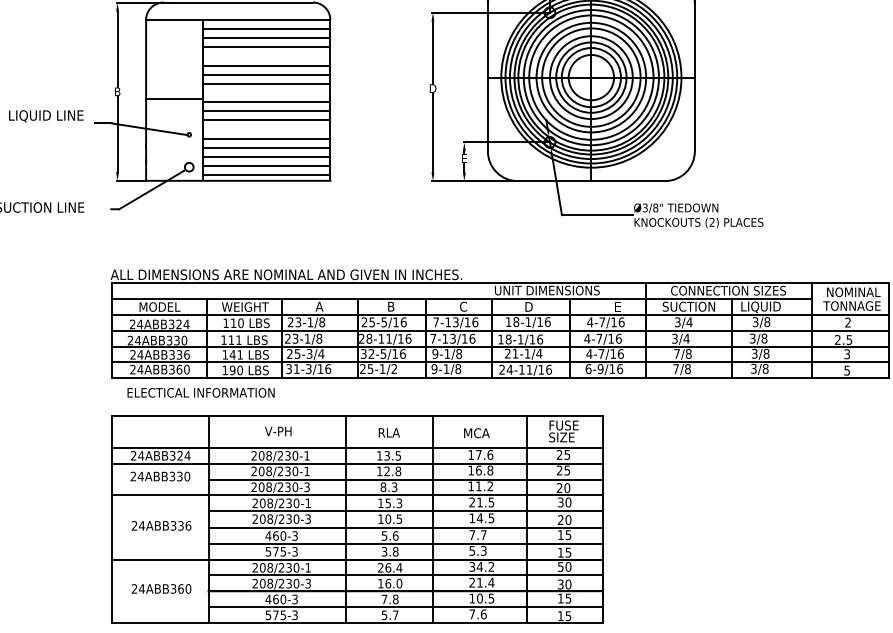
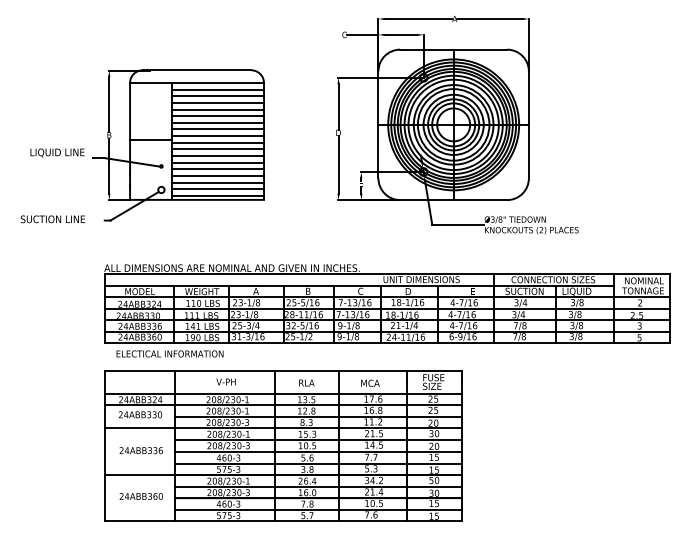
line: (266, 56) -> (217, 109), added
line: (266, 93) -> (217, 136), added
line: (266, 129) -> (217, 162), added

